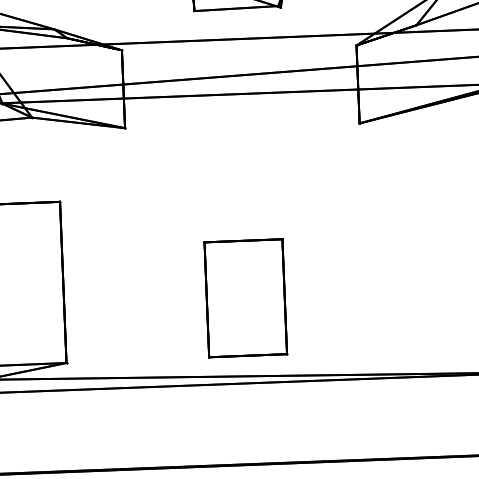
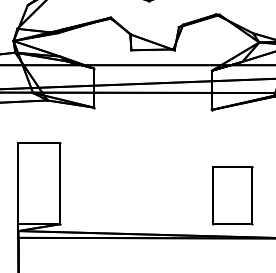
part: (246, 298) -> (232, 195), moved

